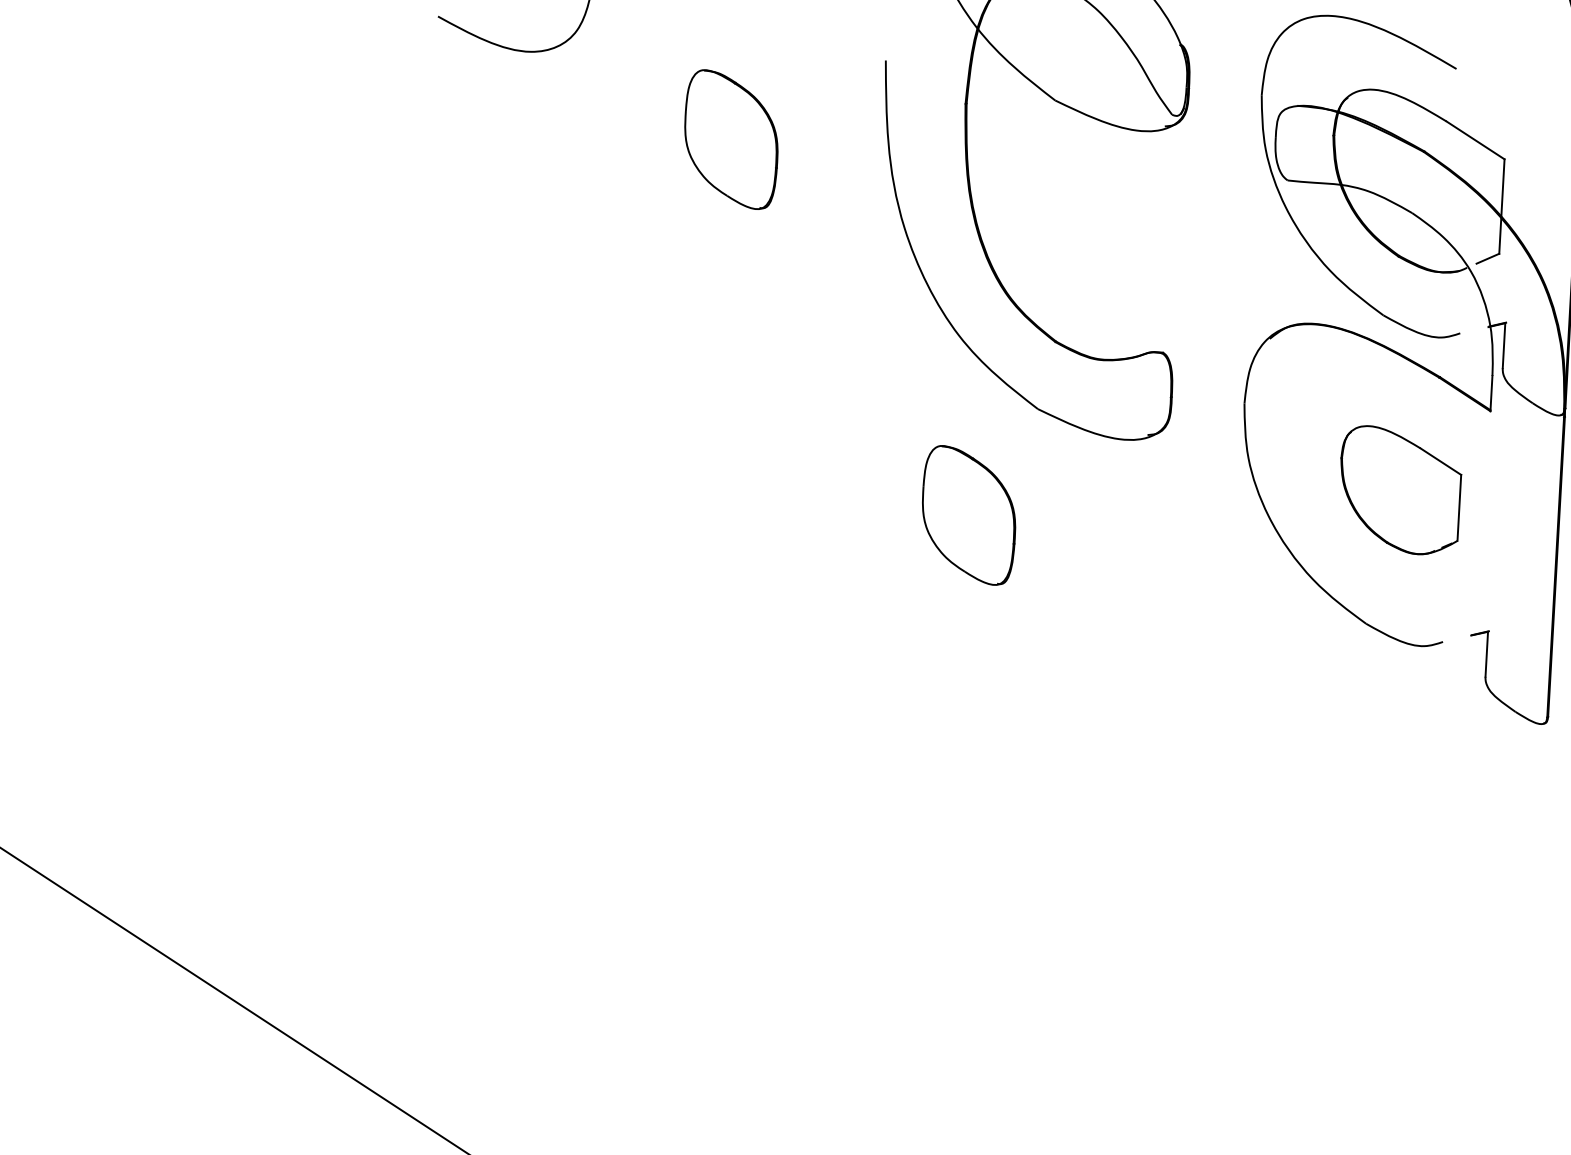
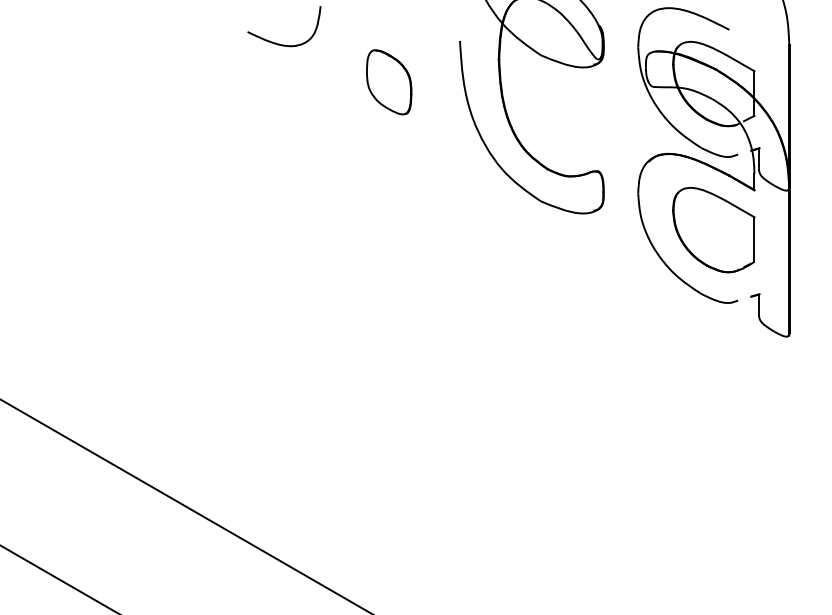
part: (1399, 491) -> (713, 230), size x1.43
part: (969, 515) -> (511, 253), removed

